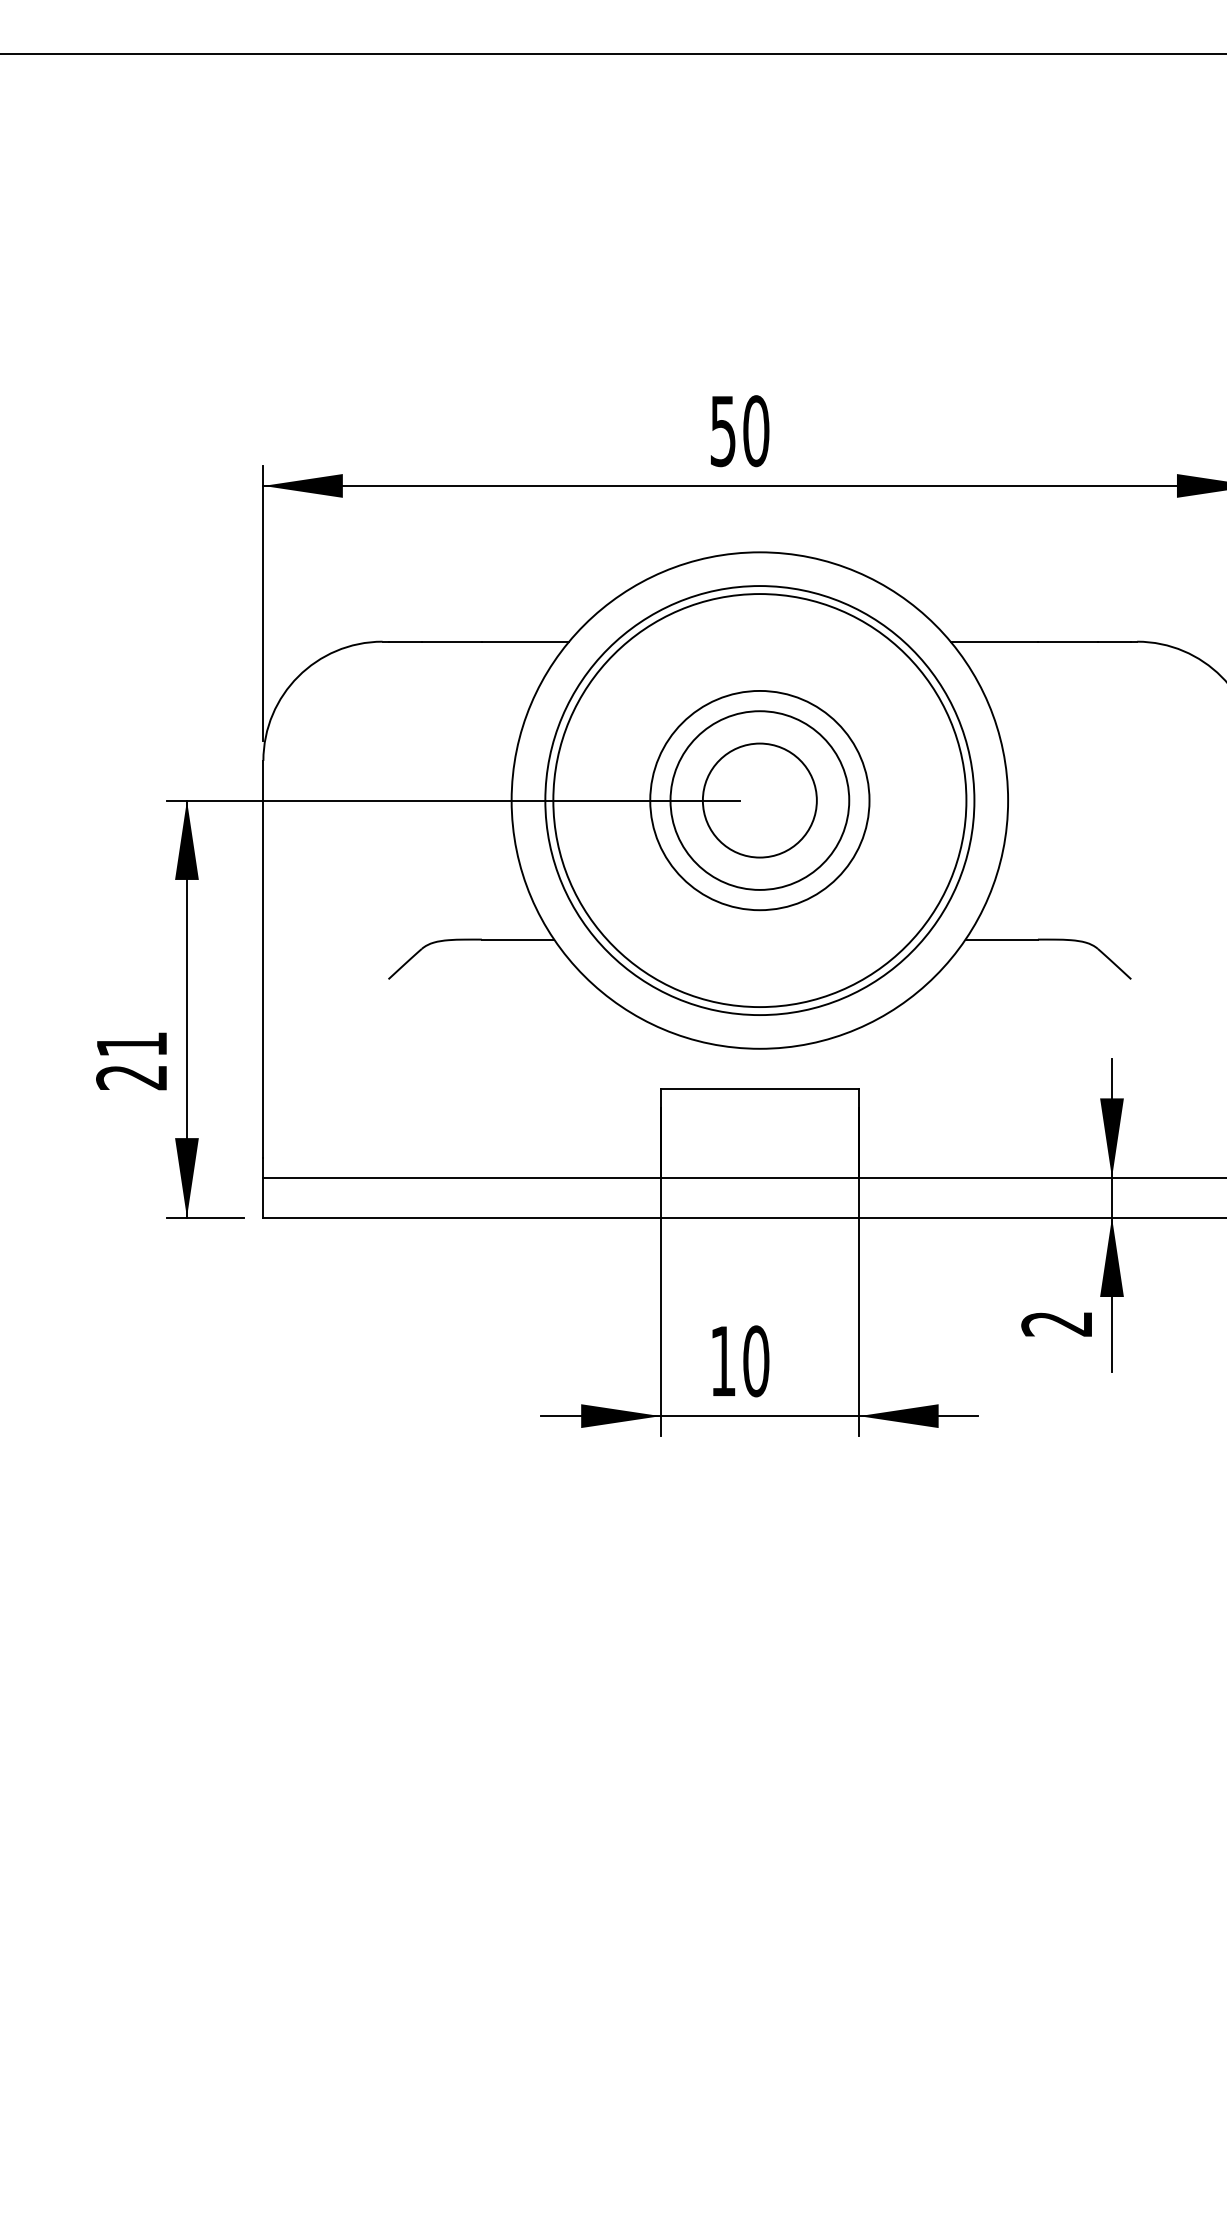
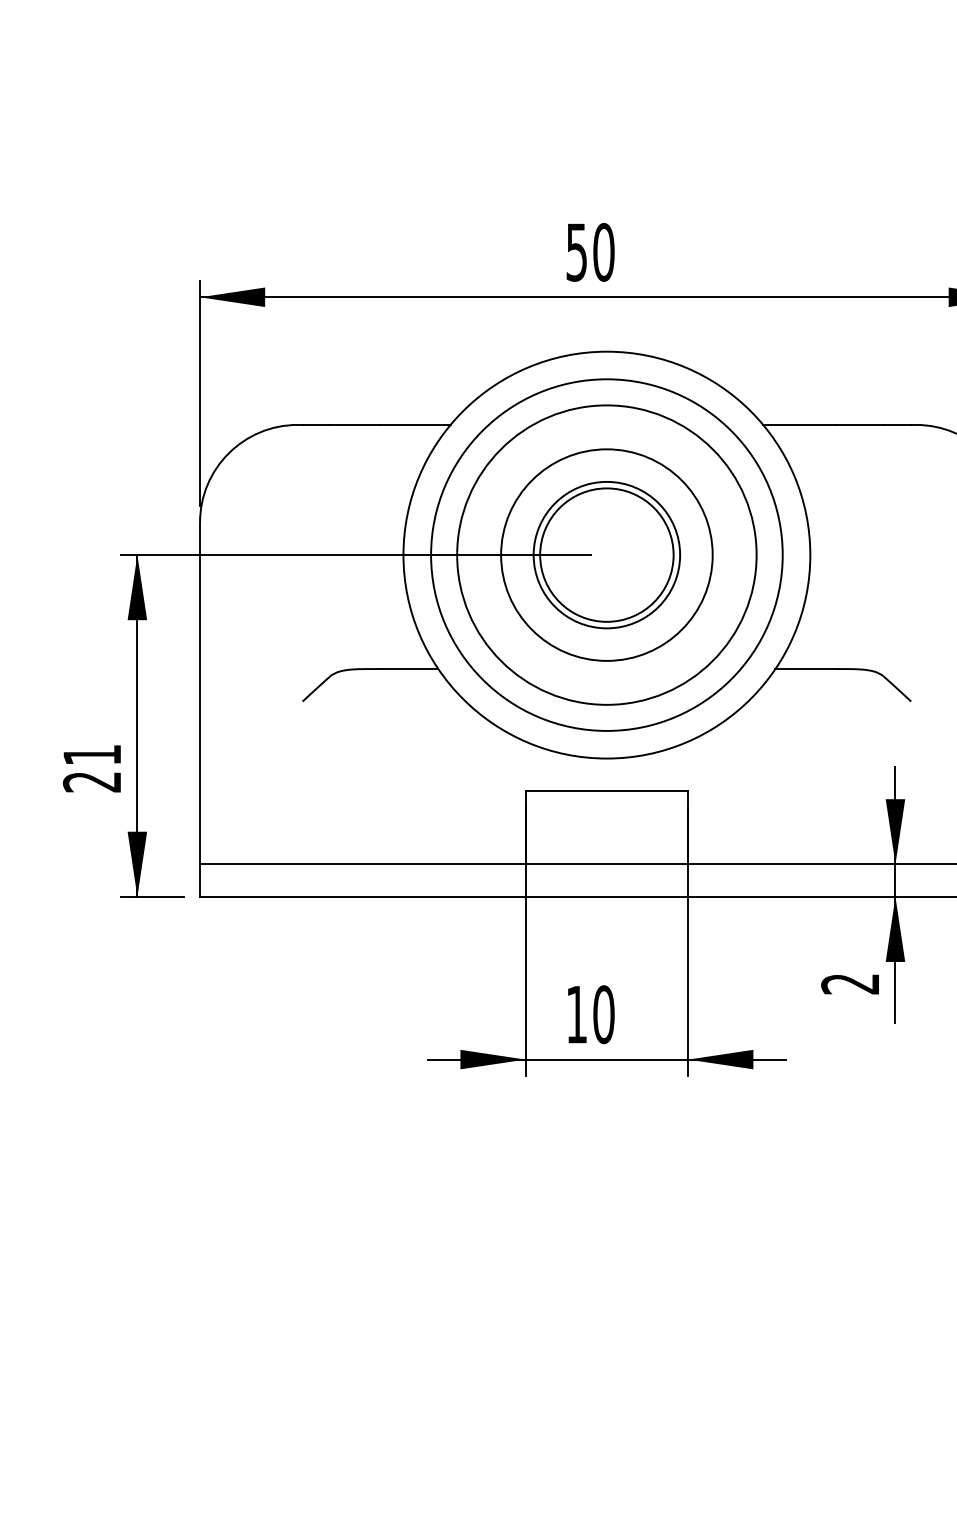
circle: (759, 800) -> (606, 555), size x0.62
circle: (759, 800) -> (606, 555), size x1.43
circle: (759, 800) -> (606, 555), size x1.67

